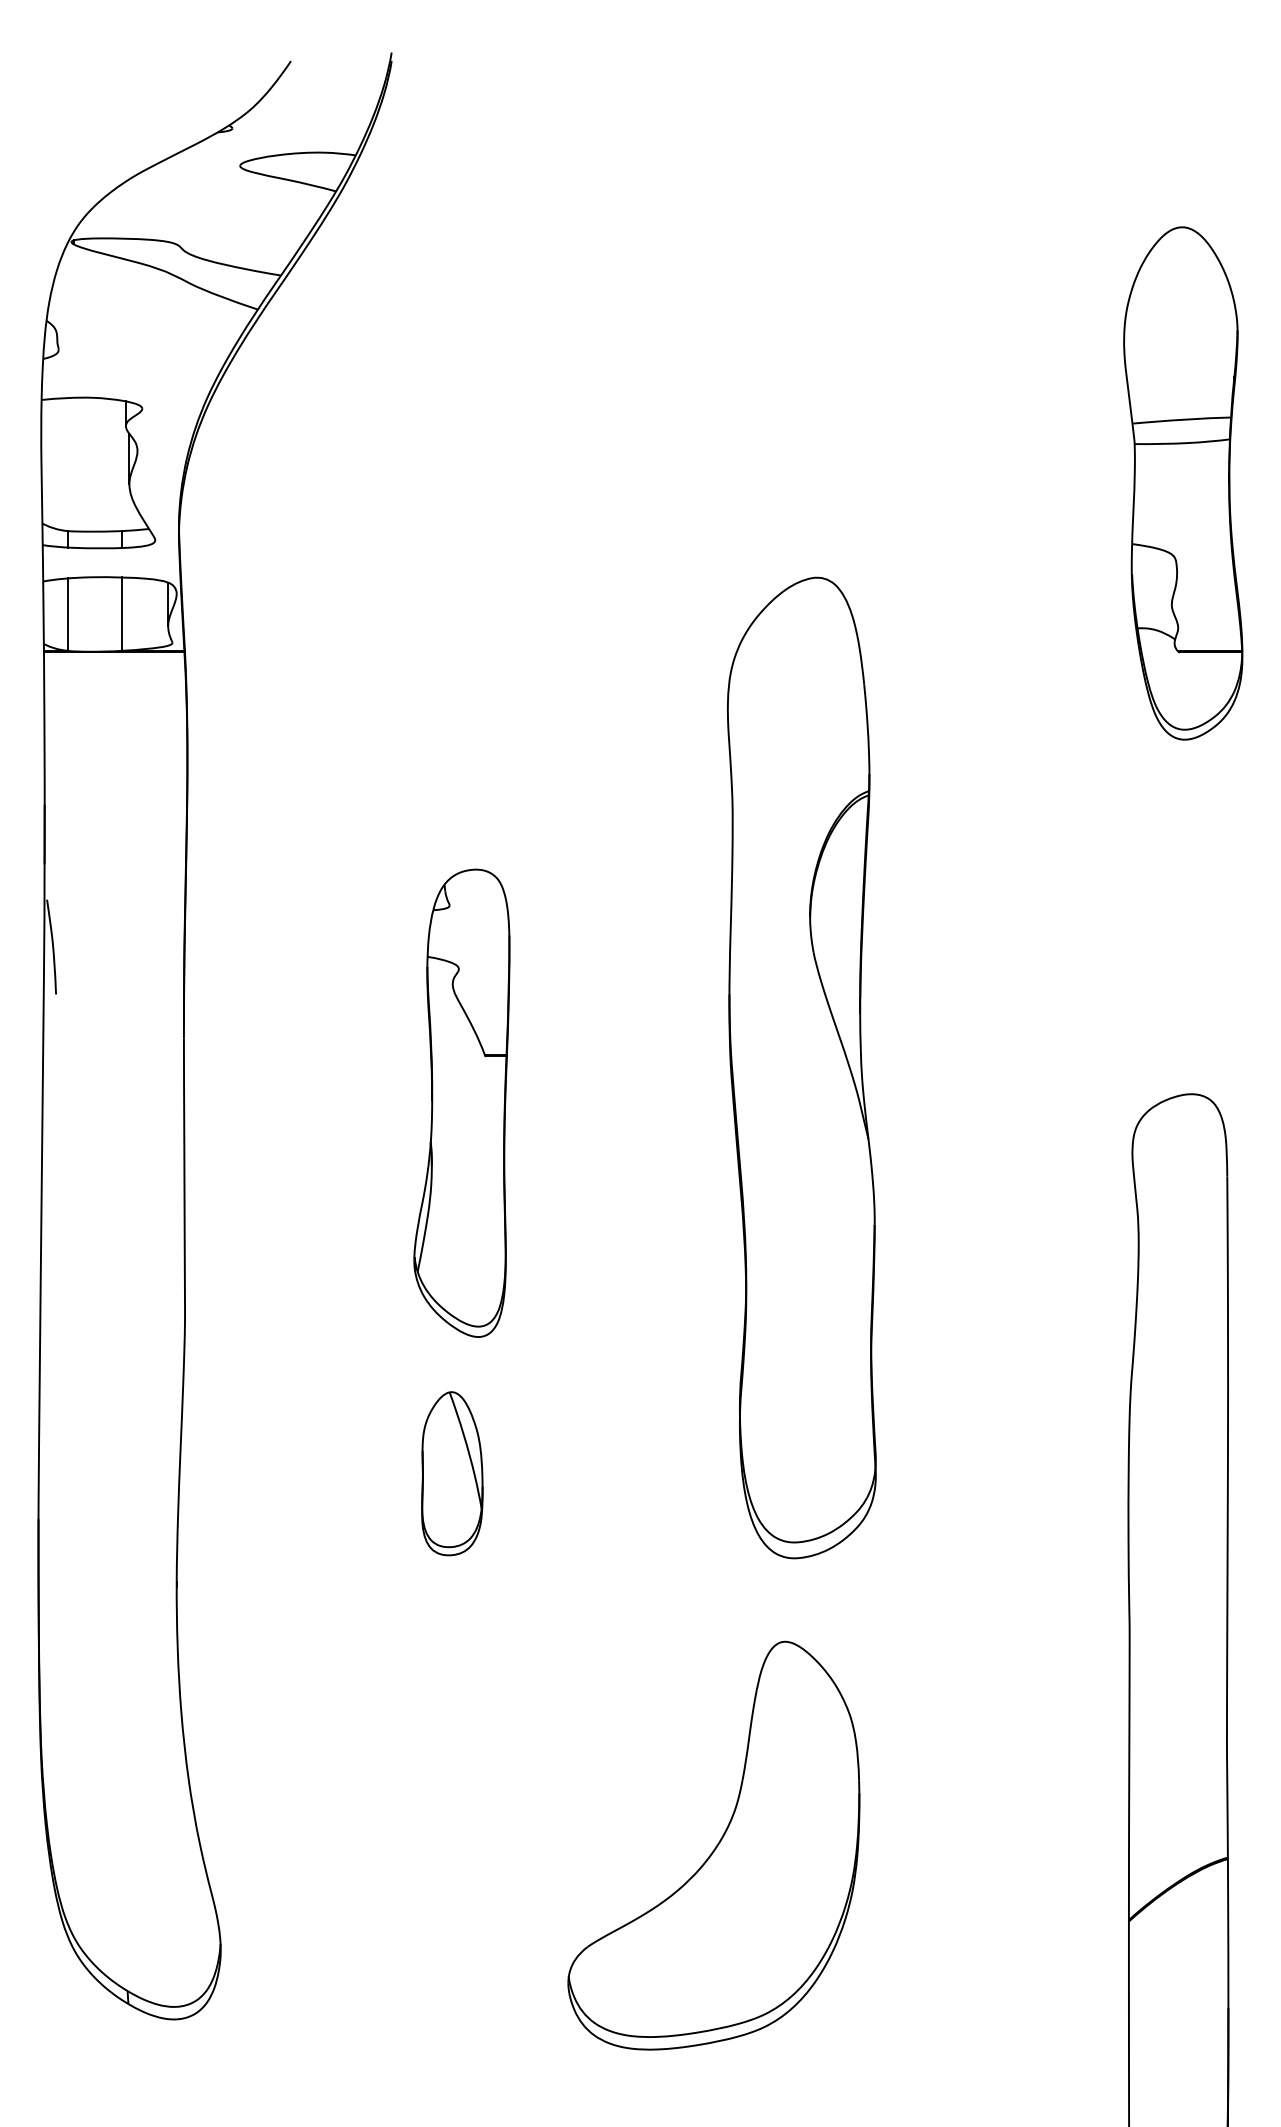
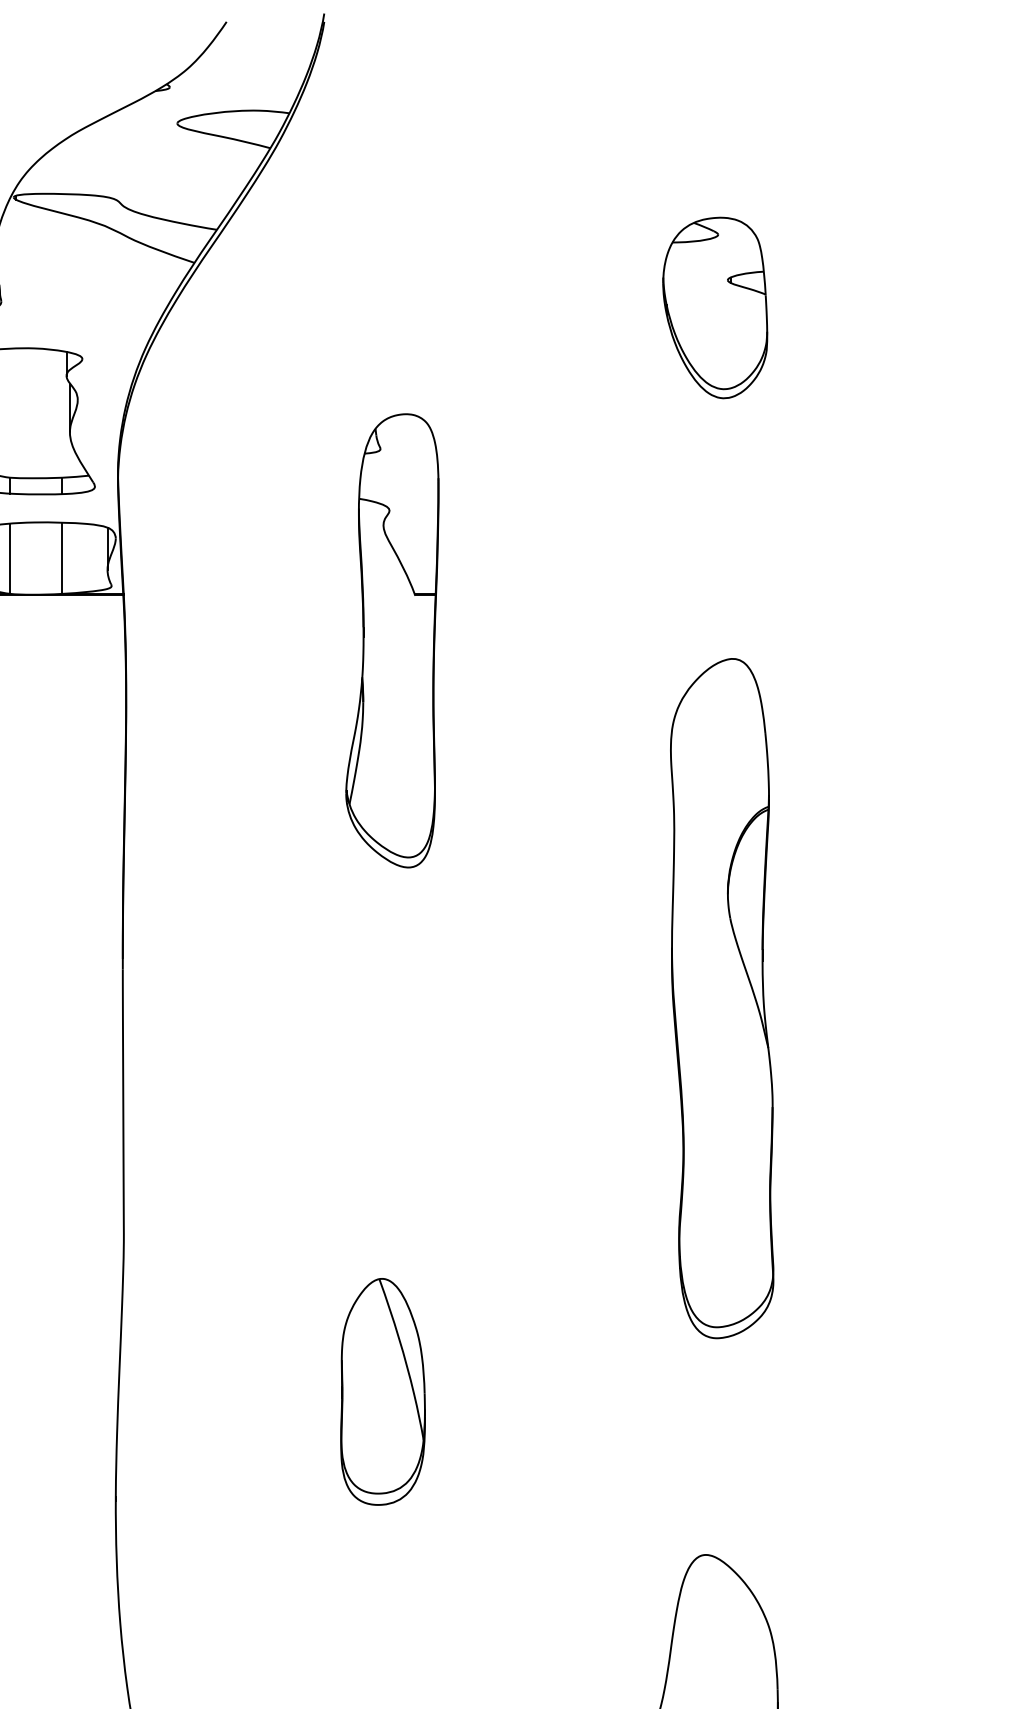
part: (794, 356) -> (714, 308), added
part: (801, 1068) -> (721, 998), size x0.71
part: (461, 1102) -> (392, 640), moved
part: (452, 1473) -> (383, 1391), size x1.43

